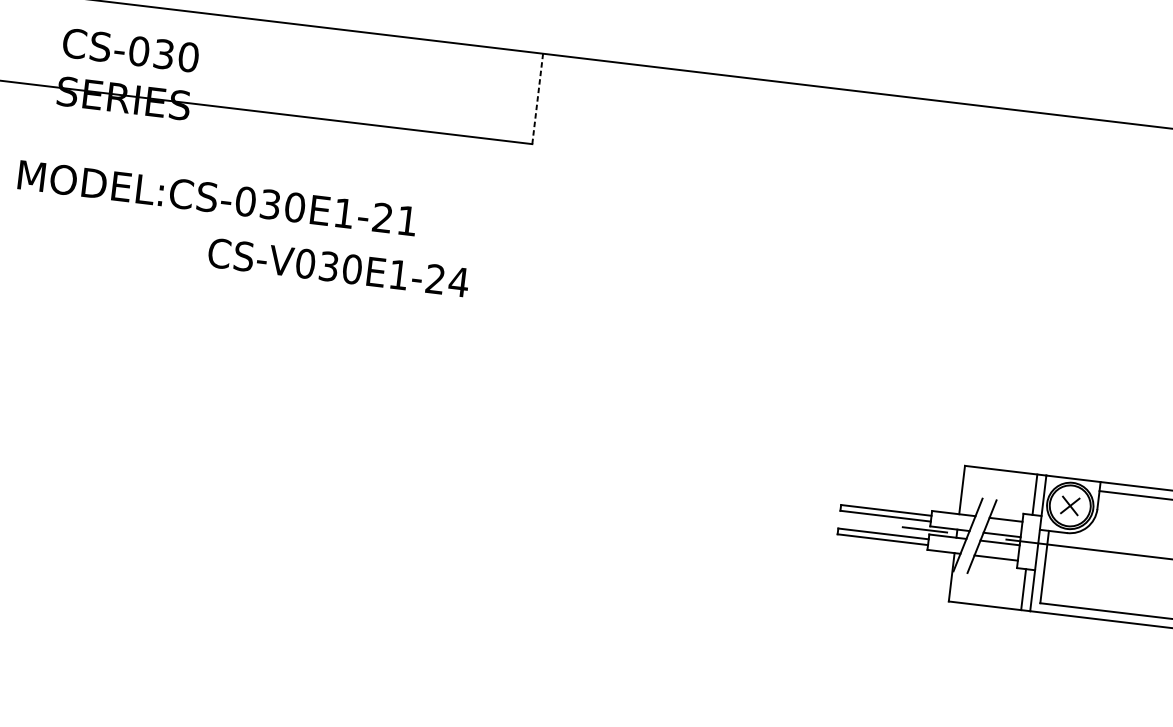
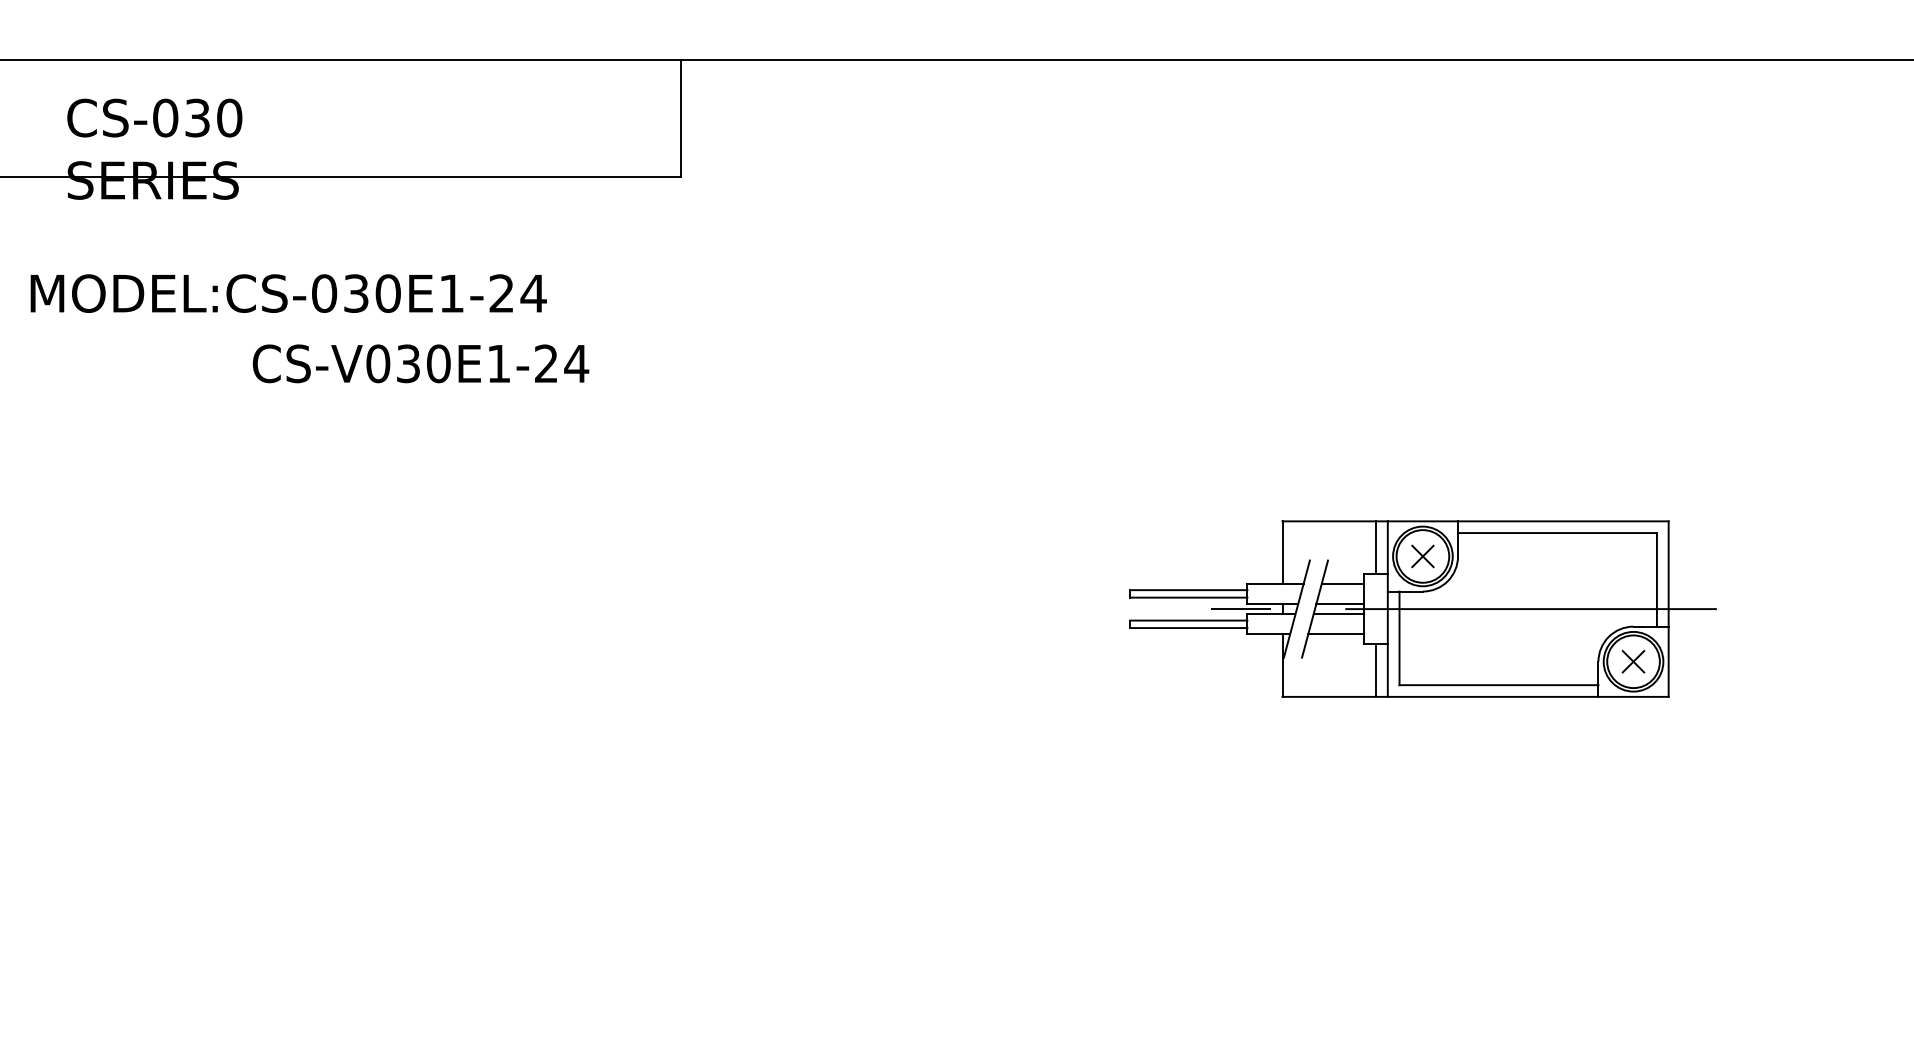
line: (537, 99) -> (681, 118), dashed -> solid
text: (407, 220) -> (533, 293), MODEL:CS-030E1-21 -> MODEL:CS-030E1-24
text: (338, 267) -> (420, 363), moved

